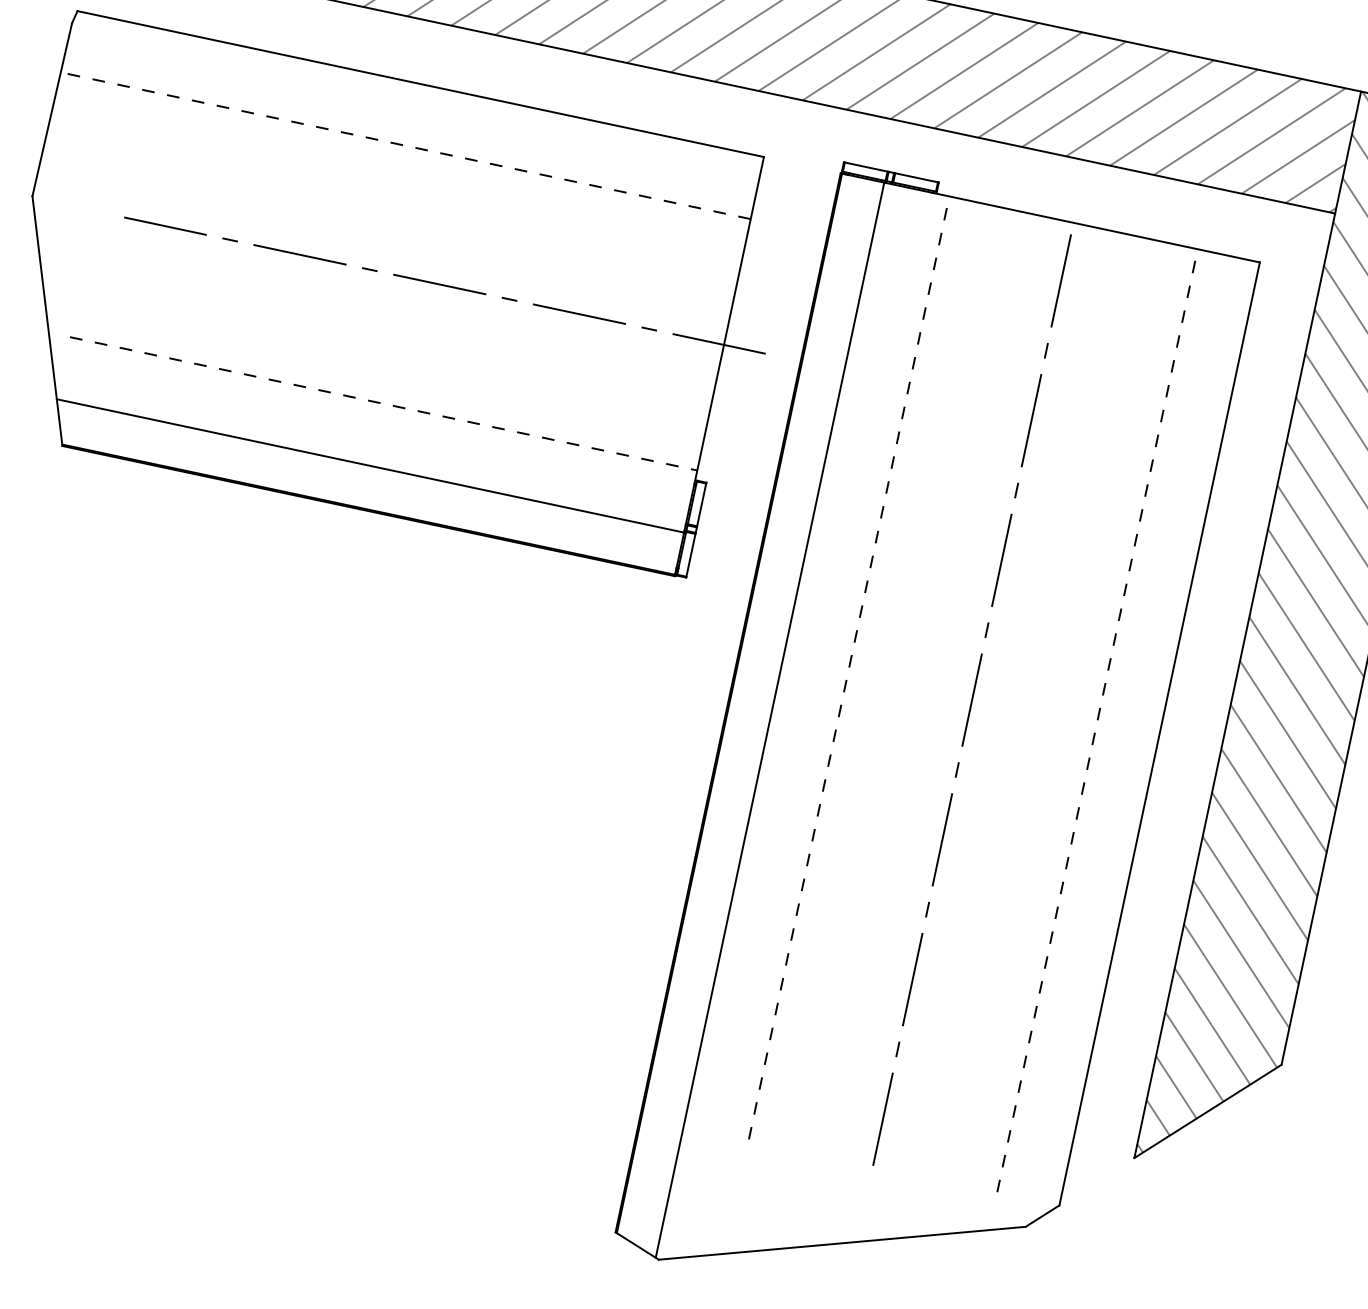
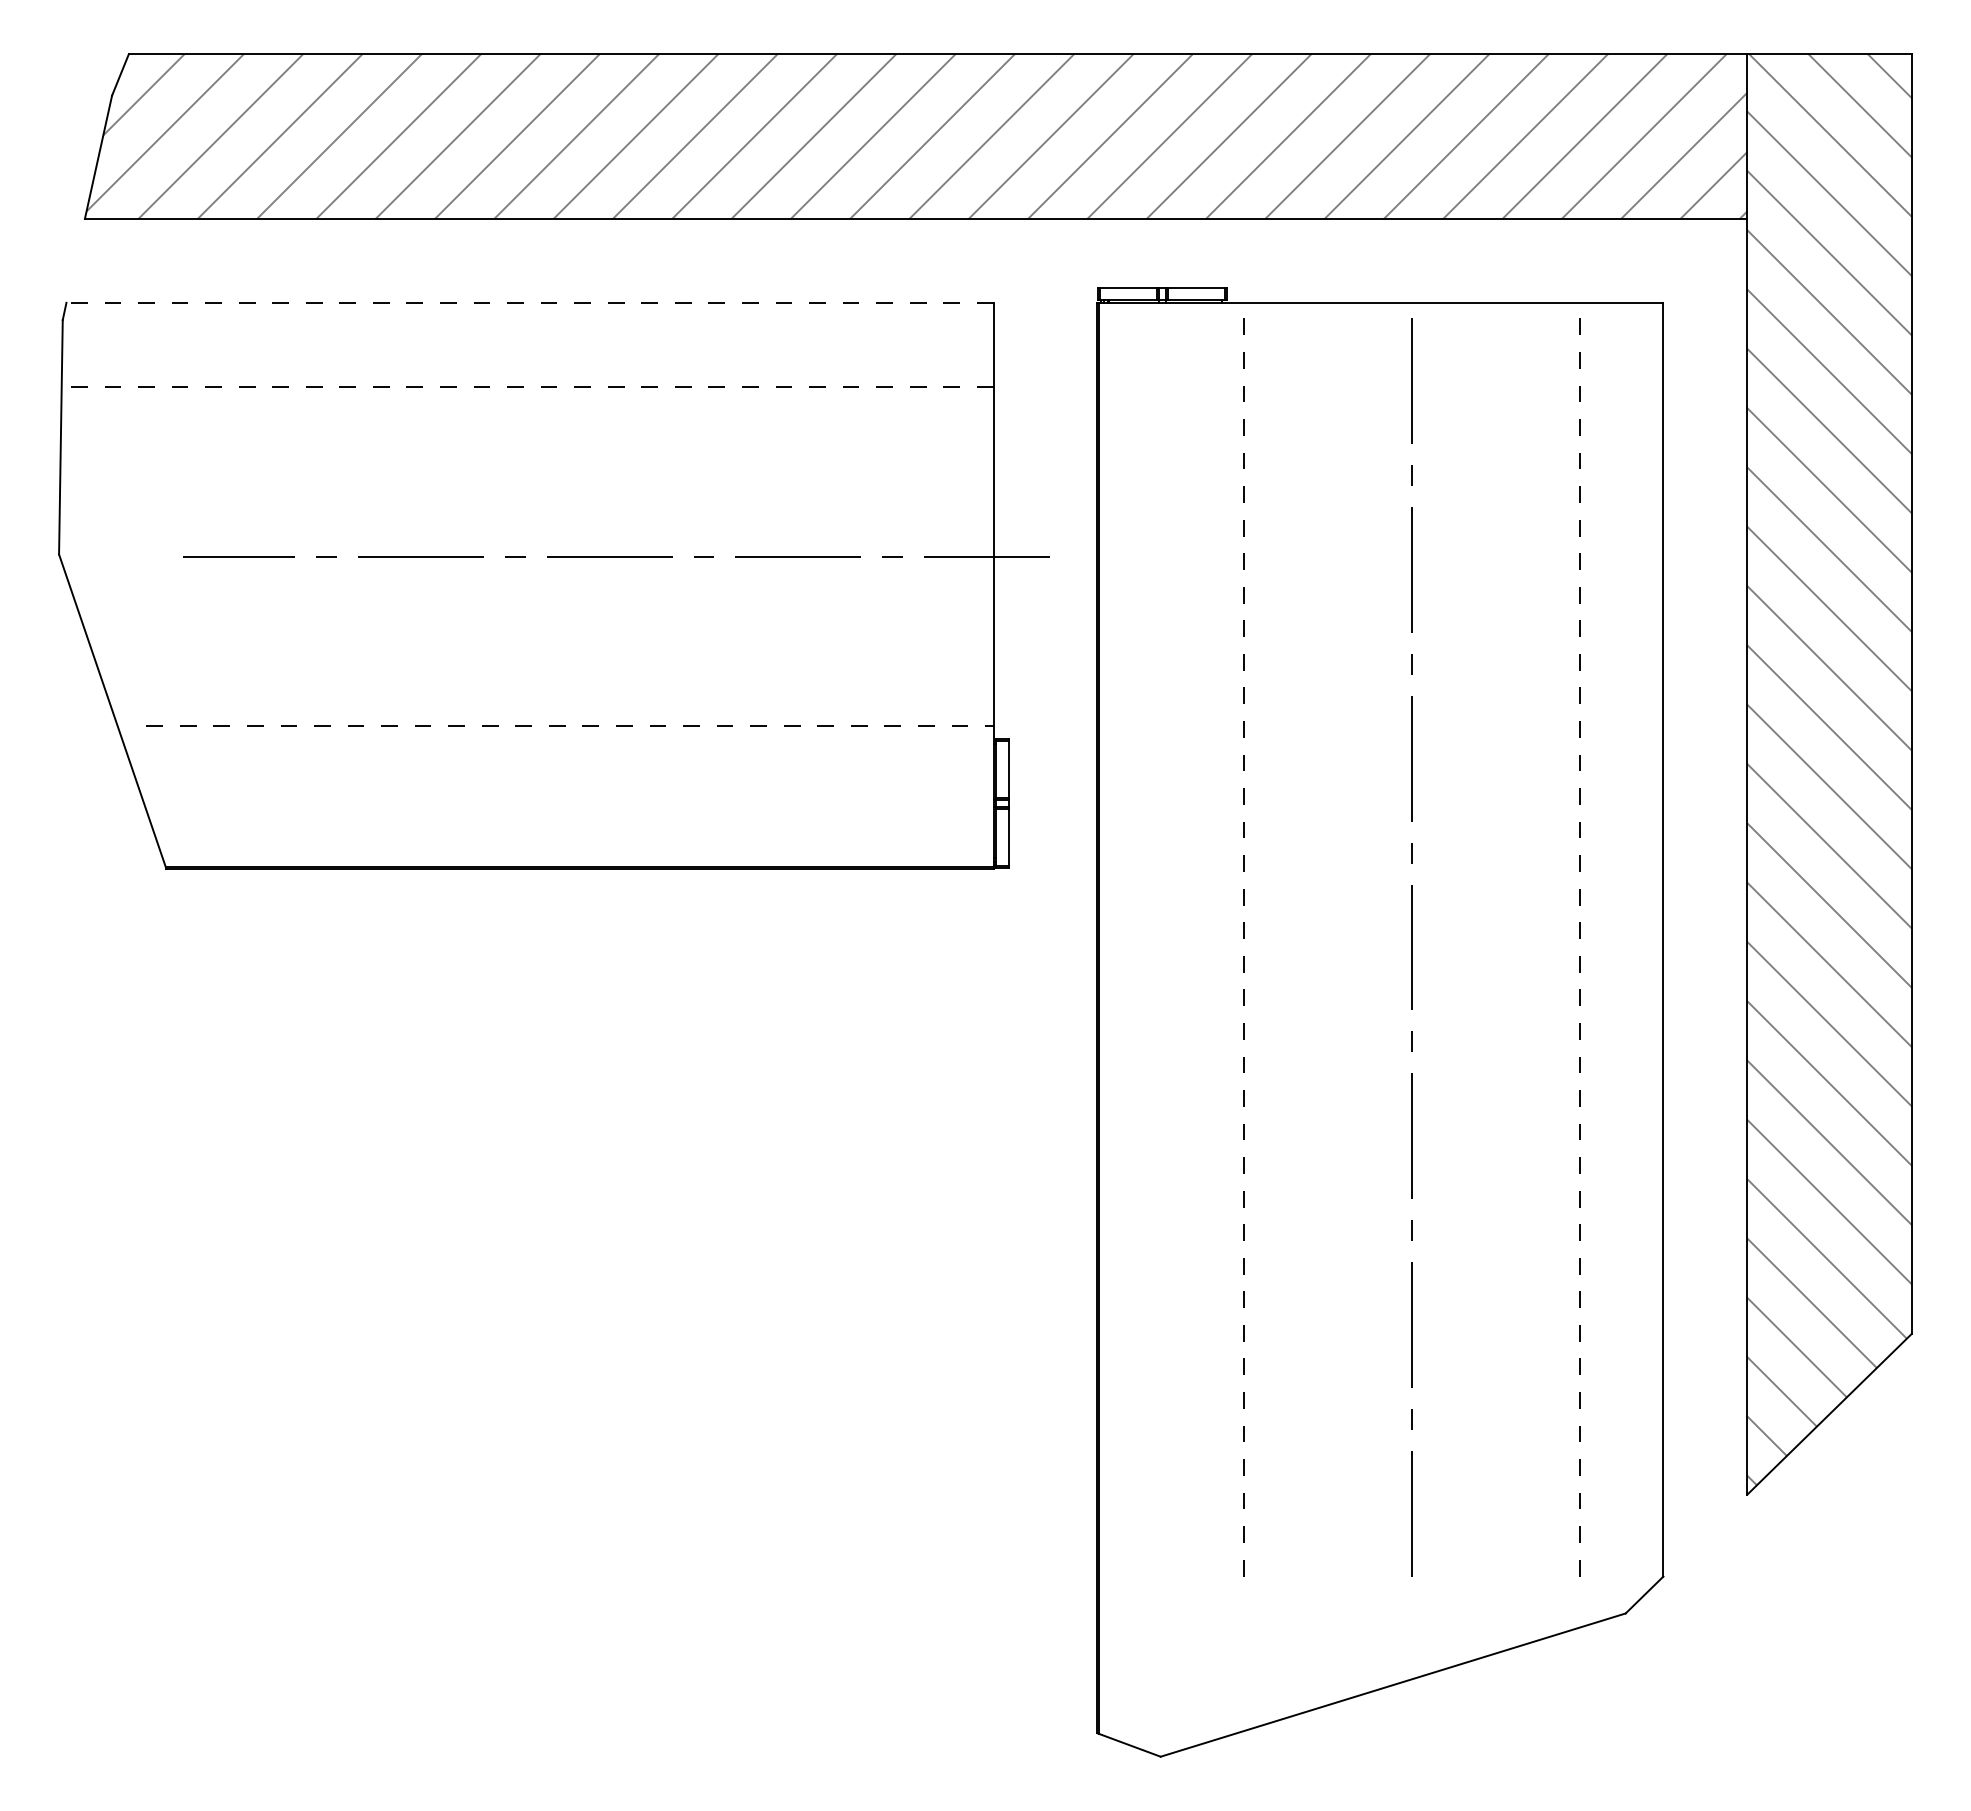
line: (421, 83) -> (530, 302), solid -> dashed
line: (370, 466) -> (569, 810), removed
line: (770, 719) -> (1156, 1028), removed

